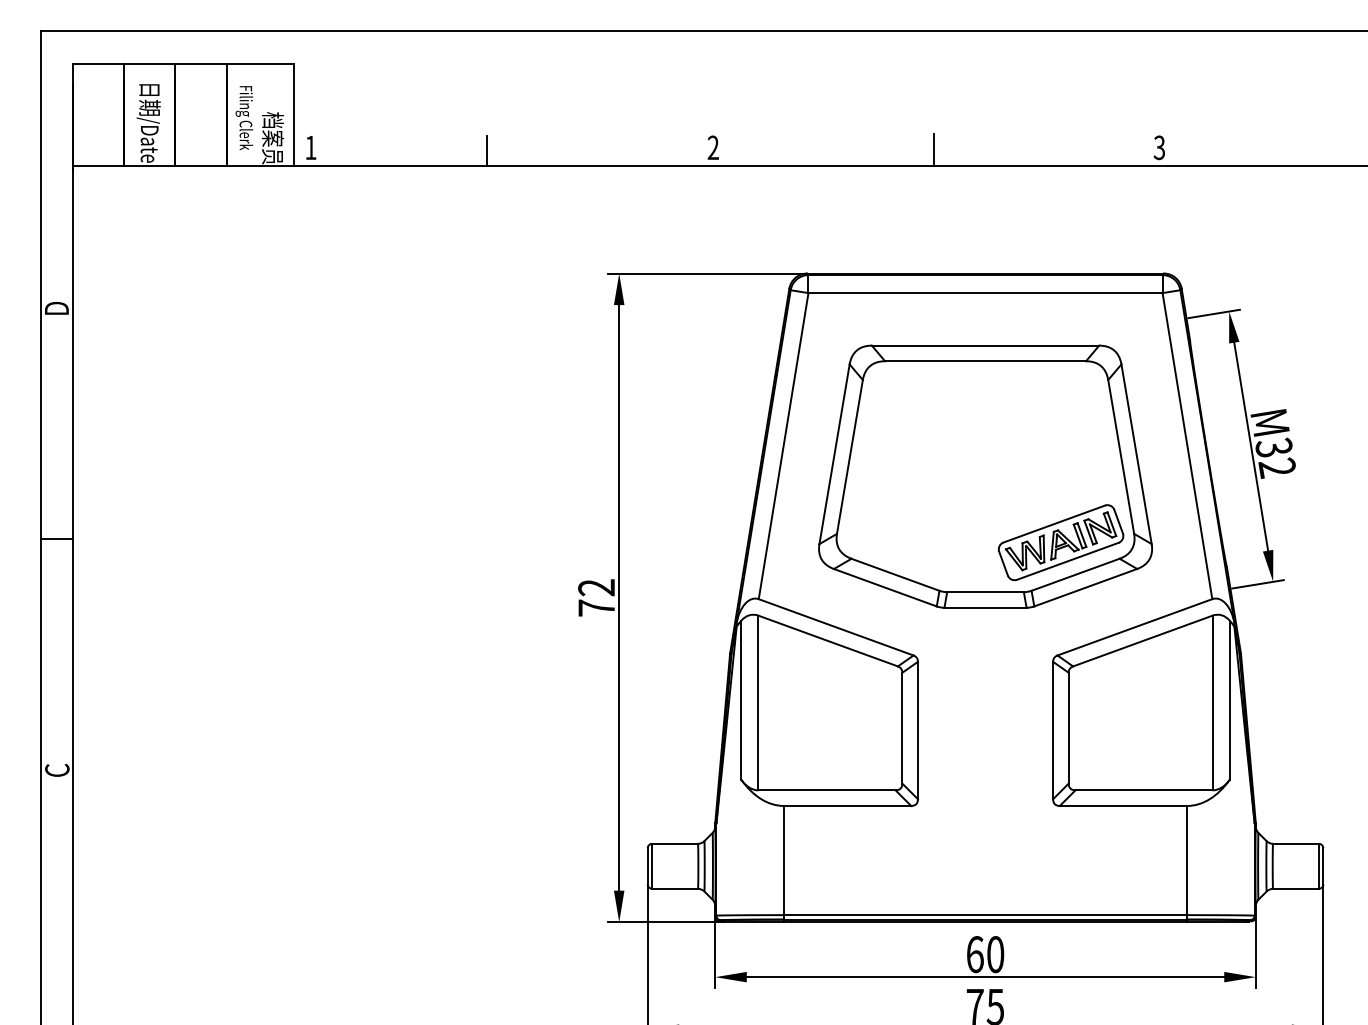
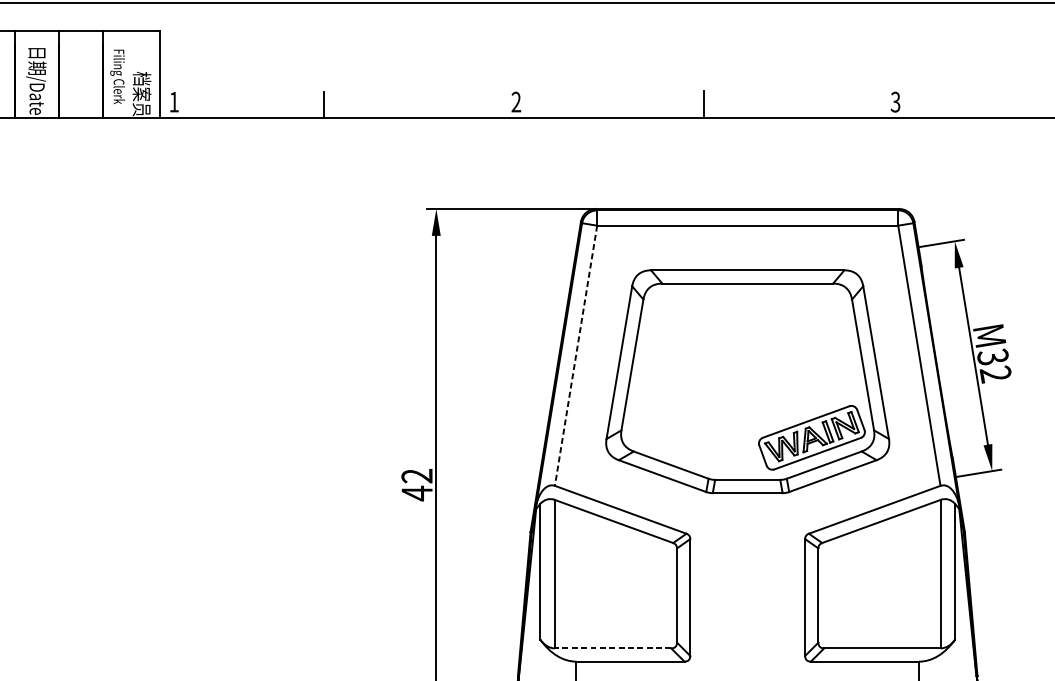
line: (783, 446) -> (575, 356), solid -> dashed
text: (596, 608) -> (417, 493), 72 -> 42
line: (827, 790) -> (613, 648), solid -> dashed

